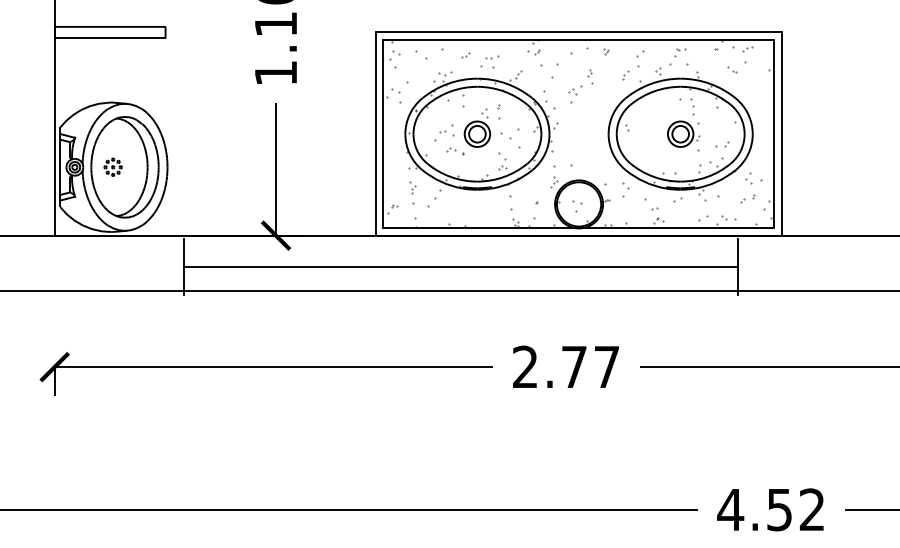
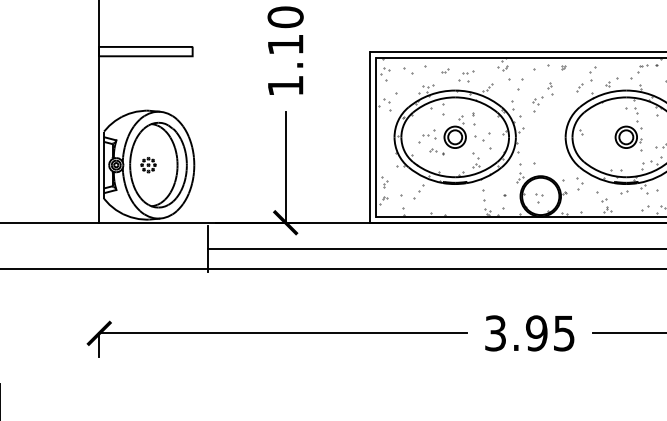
part: (680, 52) -> (643, 68), moved
part: (412, 187) -> (384, 182), moved
text: (565, 366) -> (529, 332), 2.77 -> 3.95

